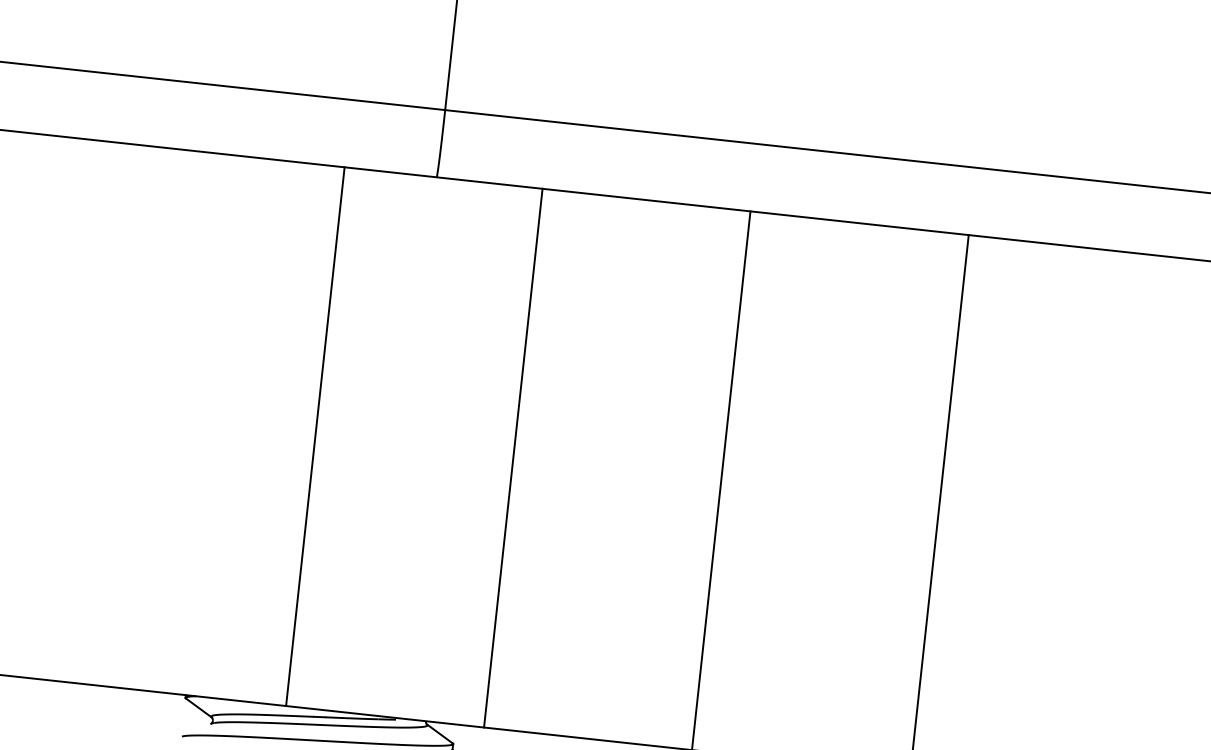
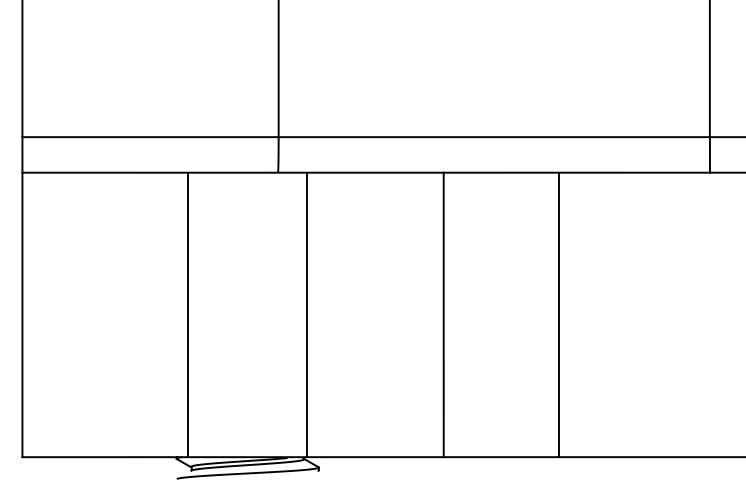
line: (315, 435) -> (188, 314), moved
line: (512, 457) -> (306, 314), moved

